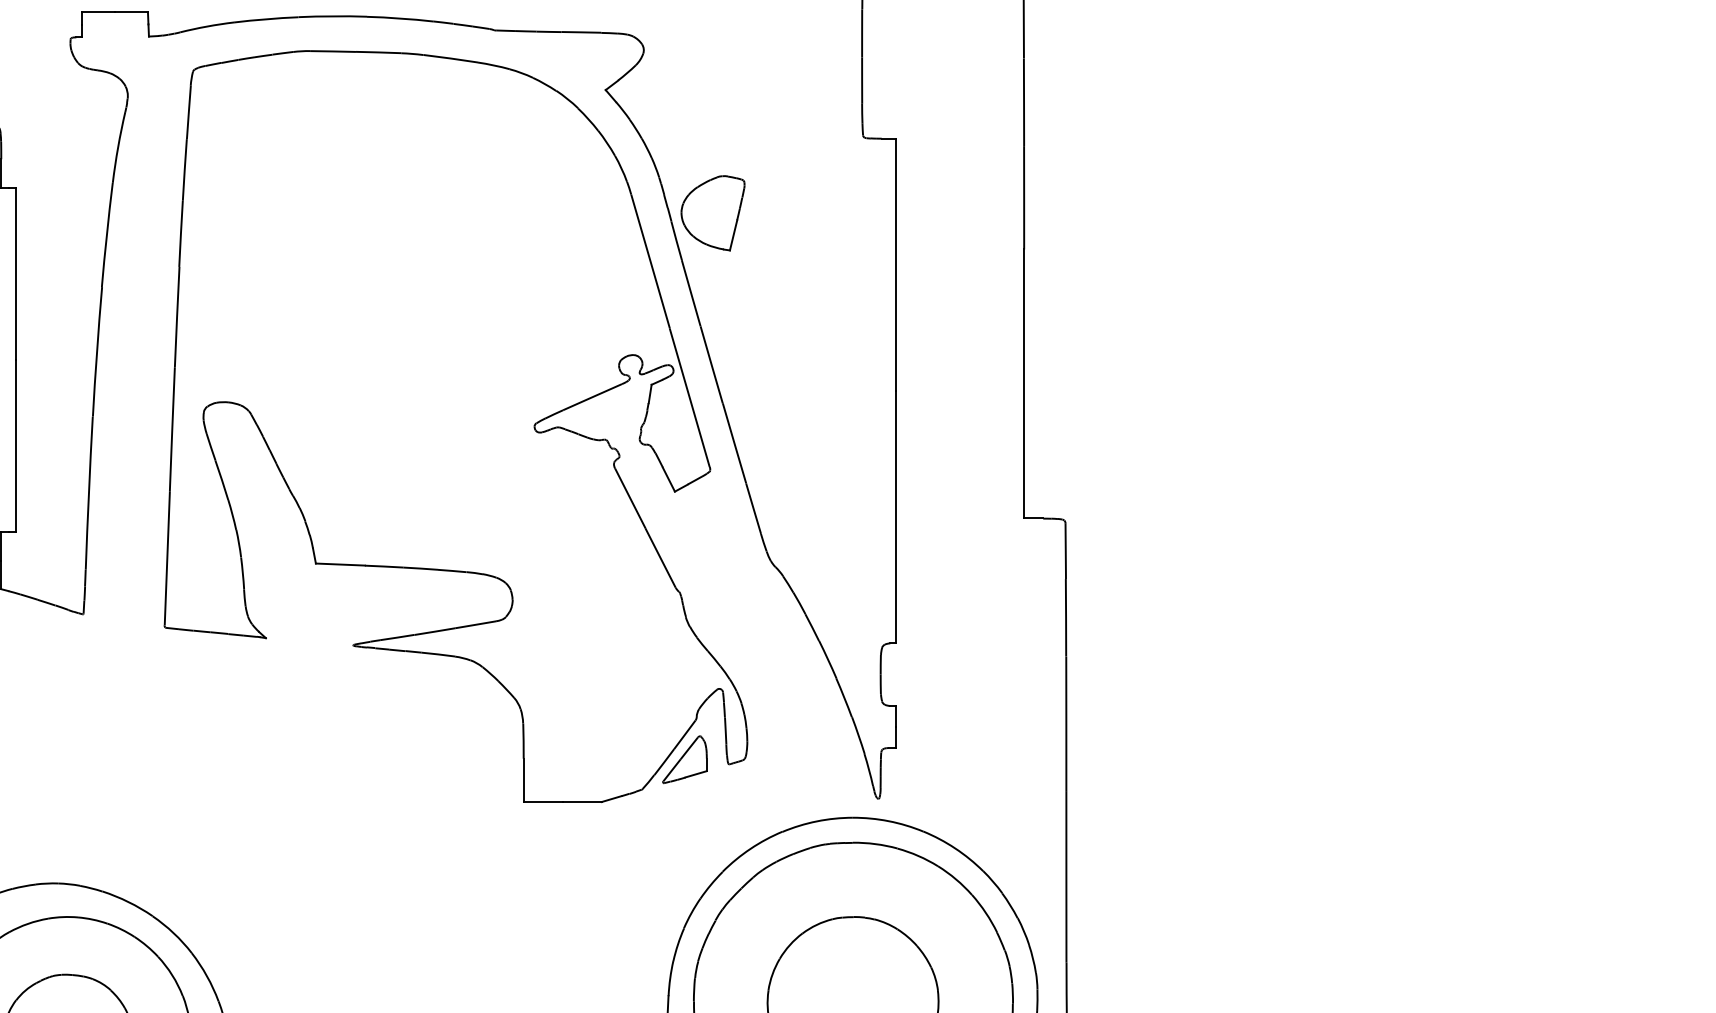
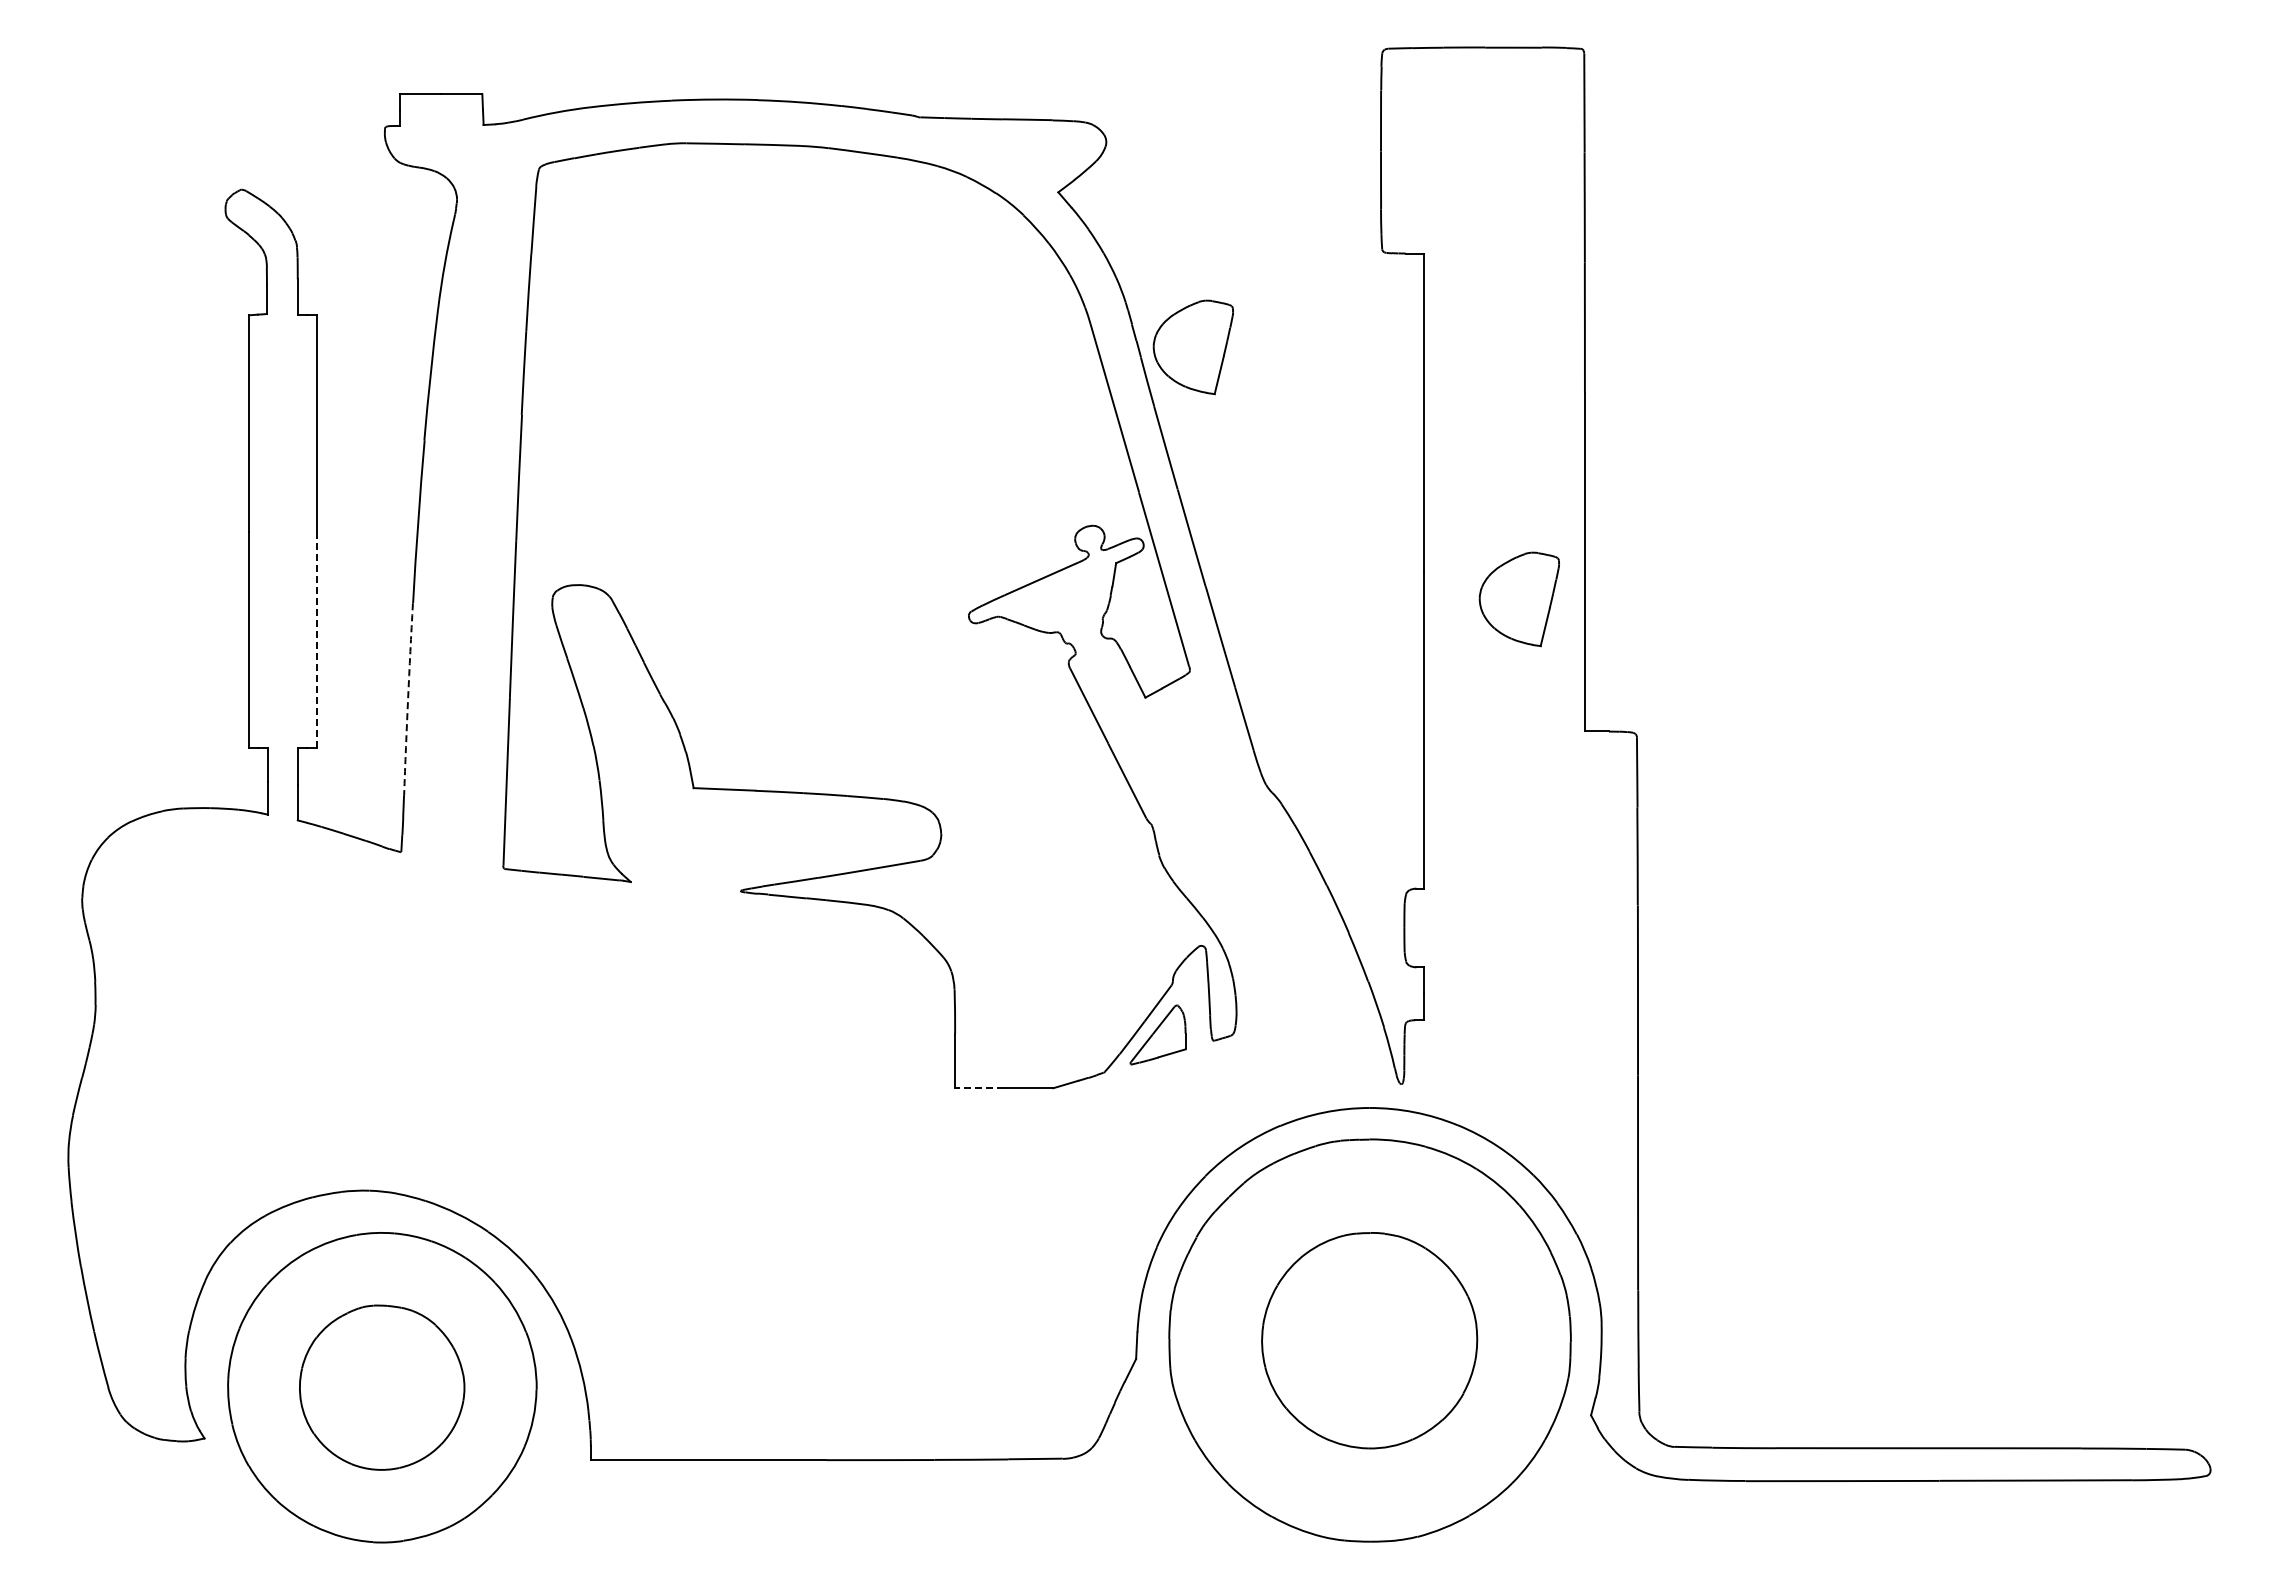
part: (971, 413) -> (1518, 599), added
line: (16, 445) -> (316, 639), solid -> dashed
arc: (89, 493) -> (408, 699), solid -> dashed
line: (543, 802) -> (979, 1088), solid -> dashed

